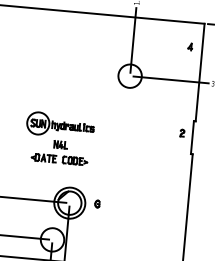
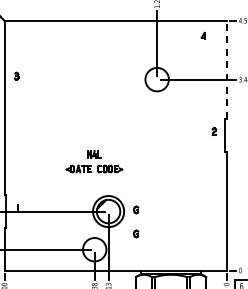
part: (189, 46) -> (202, 35), moved
line: (200, 72) -> (226, 69), solid -> dashed
part: (60, 125) -> (92, 135), removed
part: (95, 227) -> (136, 233), added

